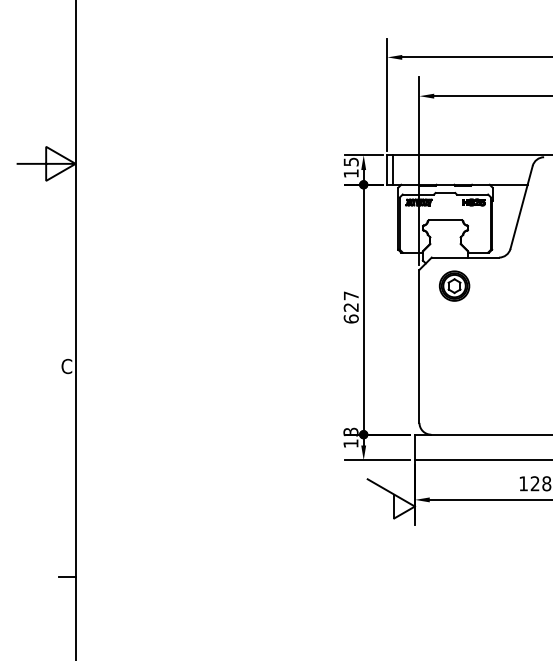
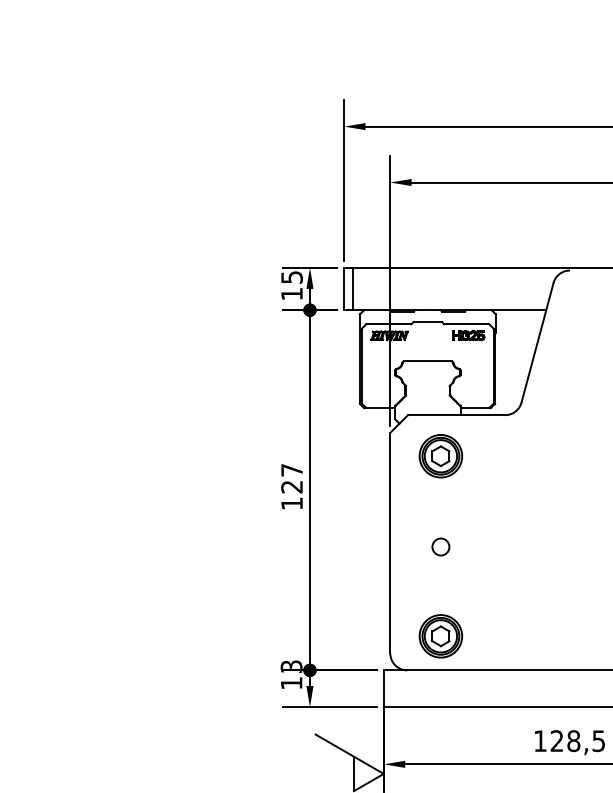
text: (350, 318) -> (290, 502), 627 -> 127
circle: (454, 348) -> (440, 546), added
part: (454, 410) -> (440, 635), added

